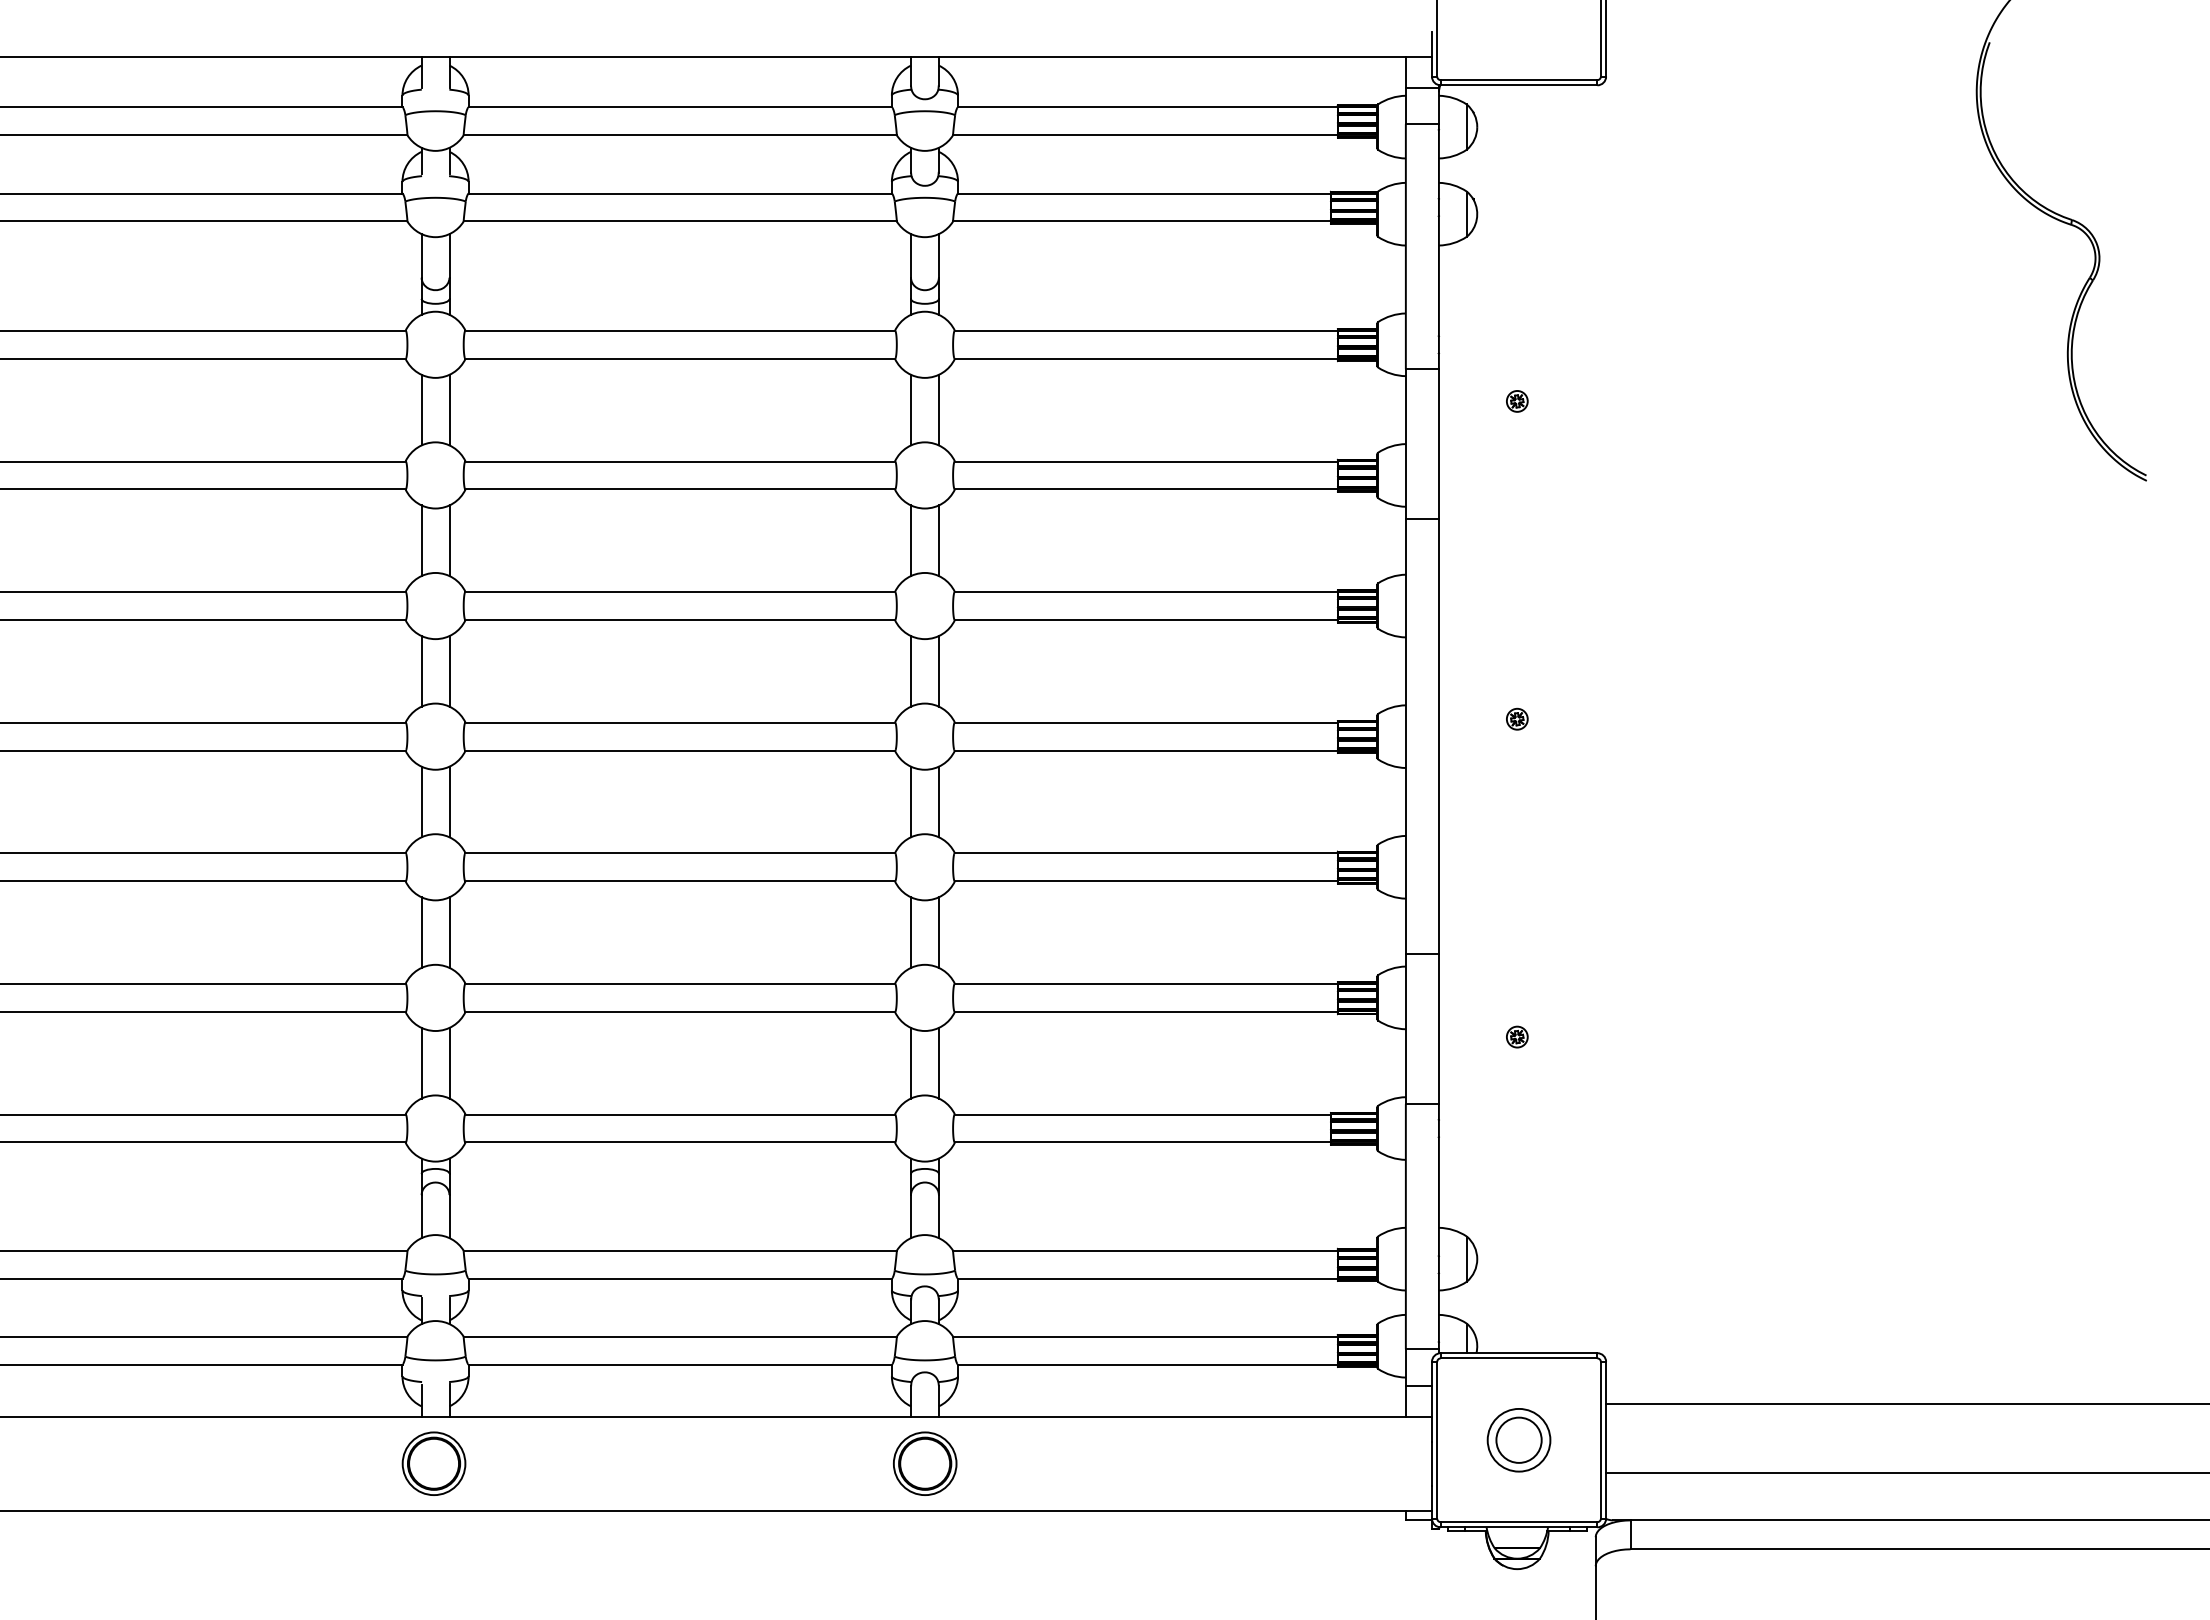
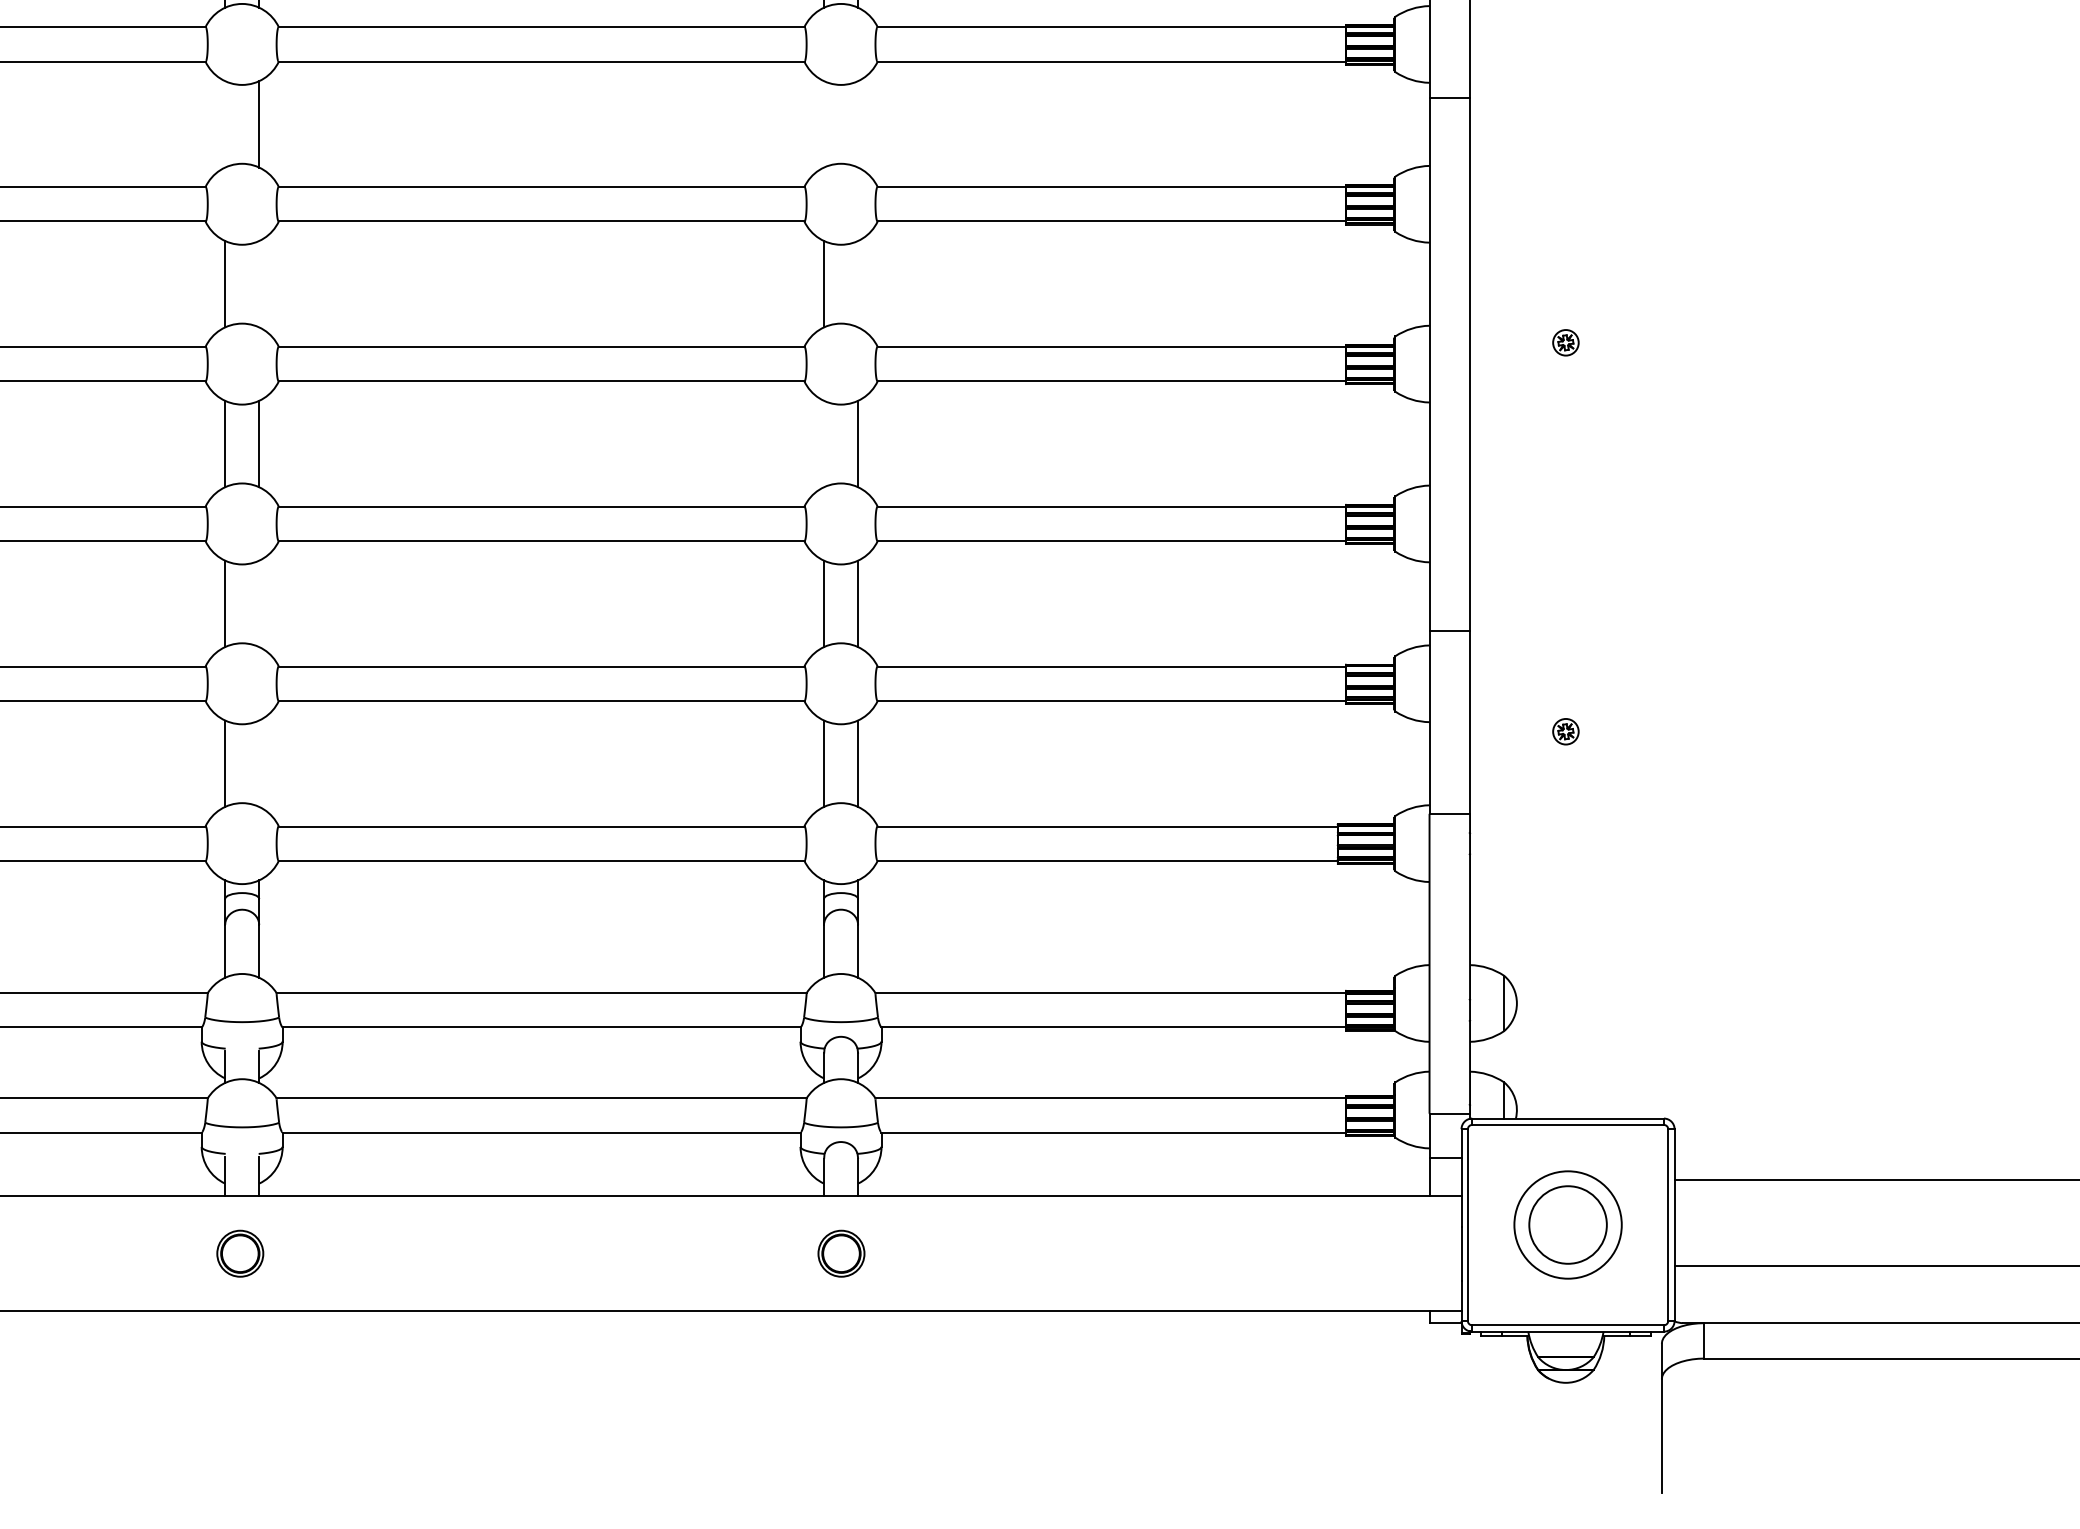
line: (421, 540) -> (224, 124), removed
line: (911, 540) -> (824, 124), removed
line: (938, 540) -> (857, 124), removed
line: (449, 671) -> (259, 284), removed
line: (938, 671) -> (857, 284), removed
line: (911, 801) -> (824, 443), removed
line: (449, 932) -> (259, 603), removed
line: (449, 1062) -> (259, 762), removed
part: (1518, 1440) -> (1567, 1225), size x1.4
part: (433, 1463) -> (239, 1253), size x0.6
part: (925, 1463) -> (841, 1253), size x0.6

